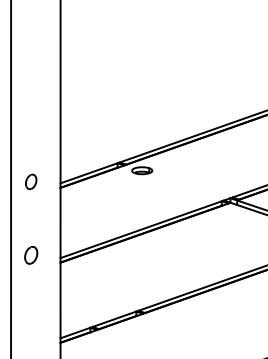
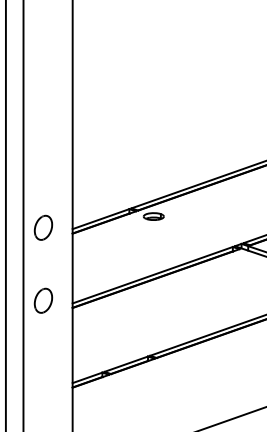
part: (31, 181) -> (43, 227), size x1.67
part: (31, 255) -> (43, 300), size x1.43

